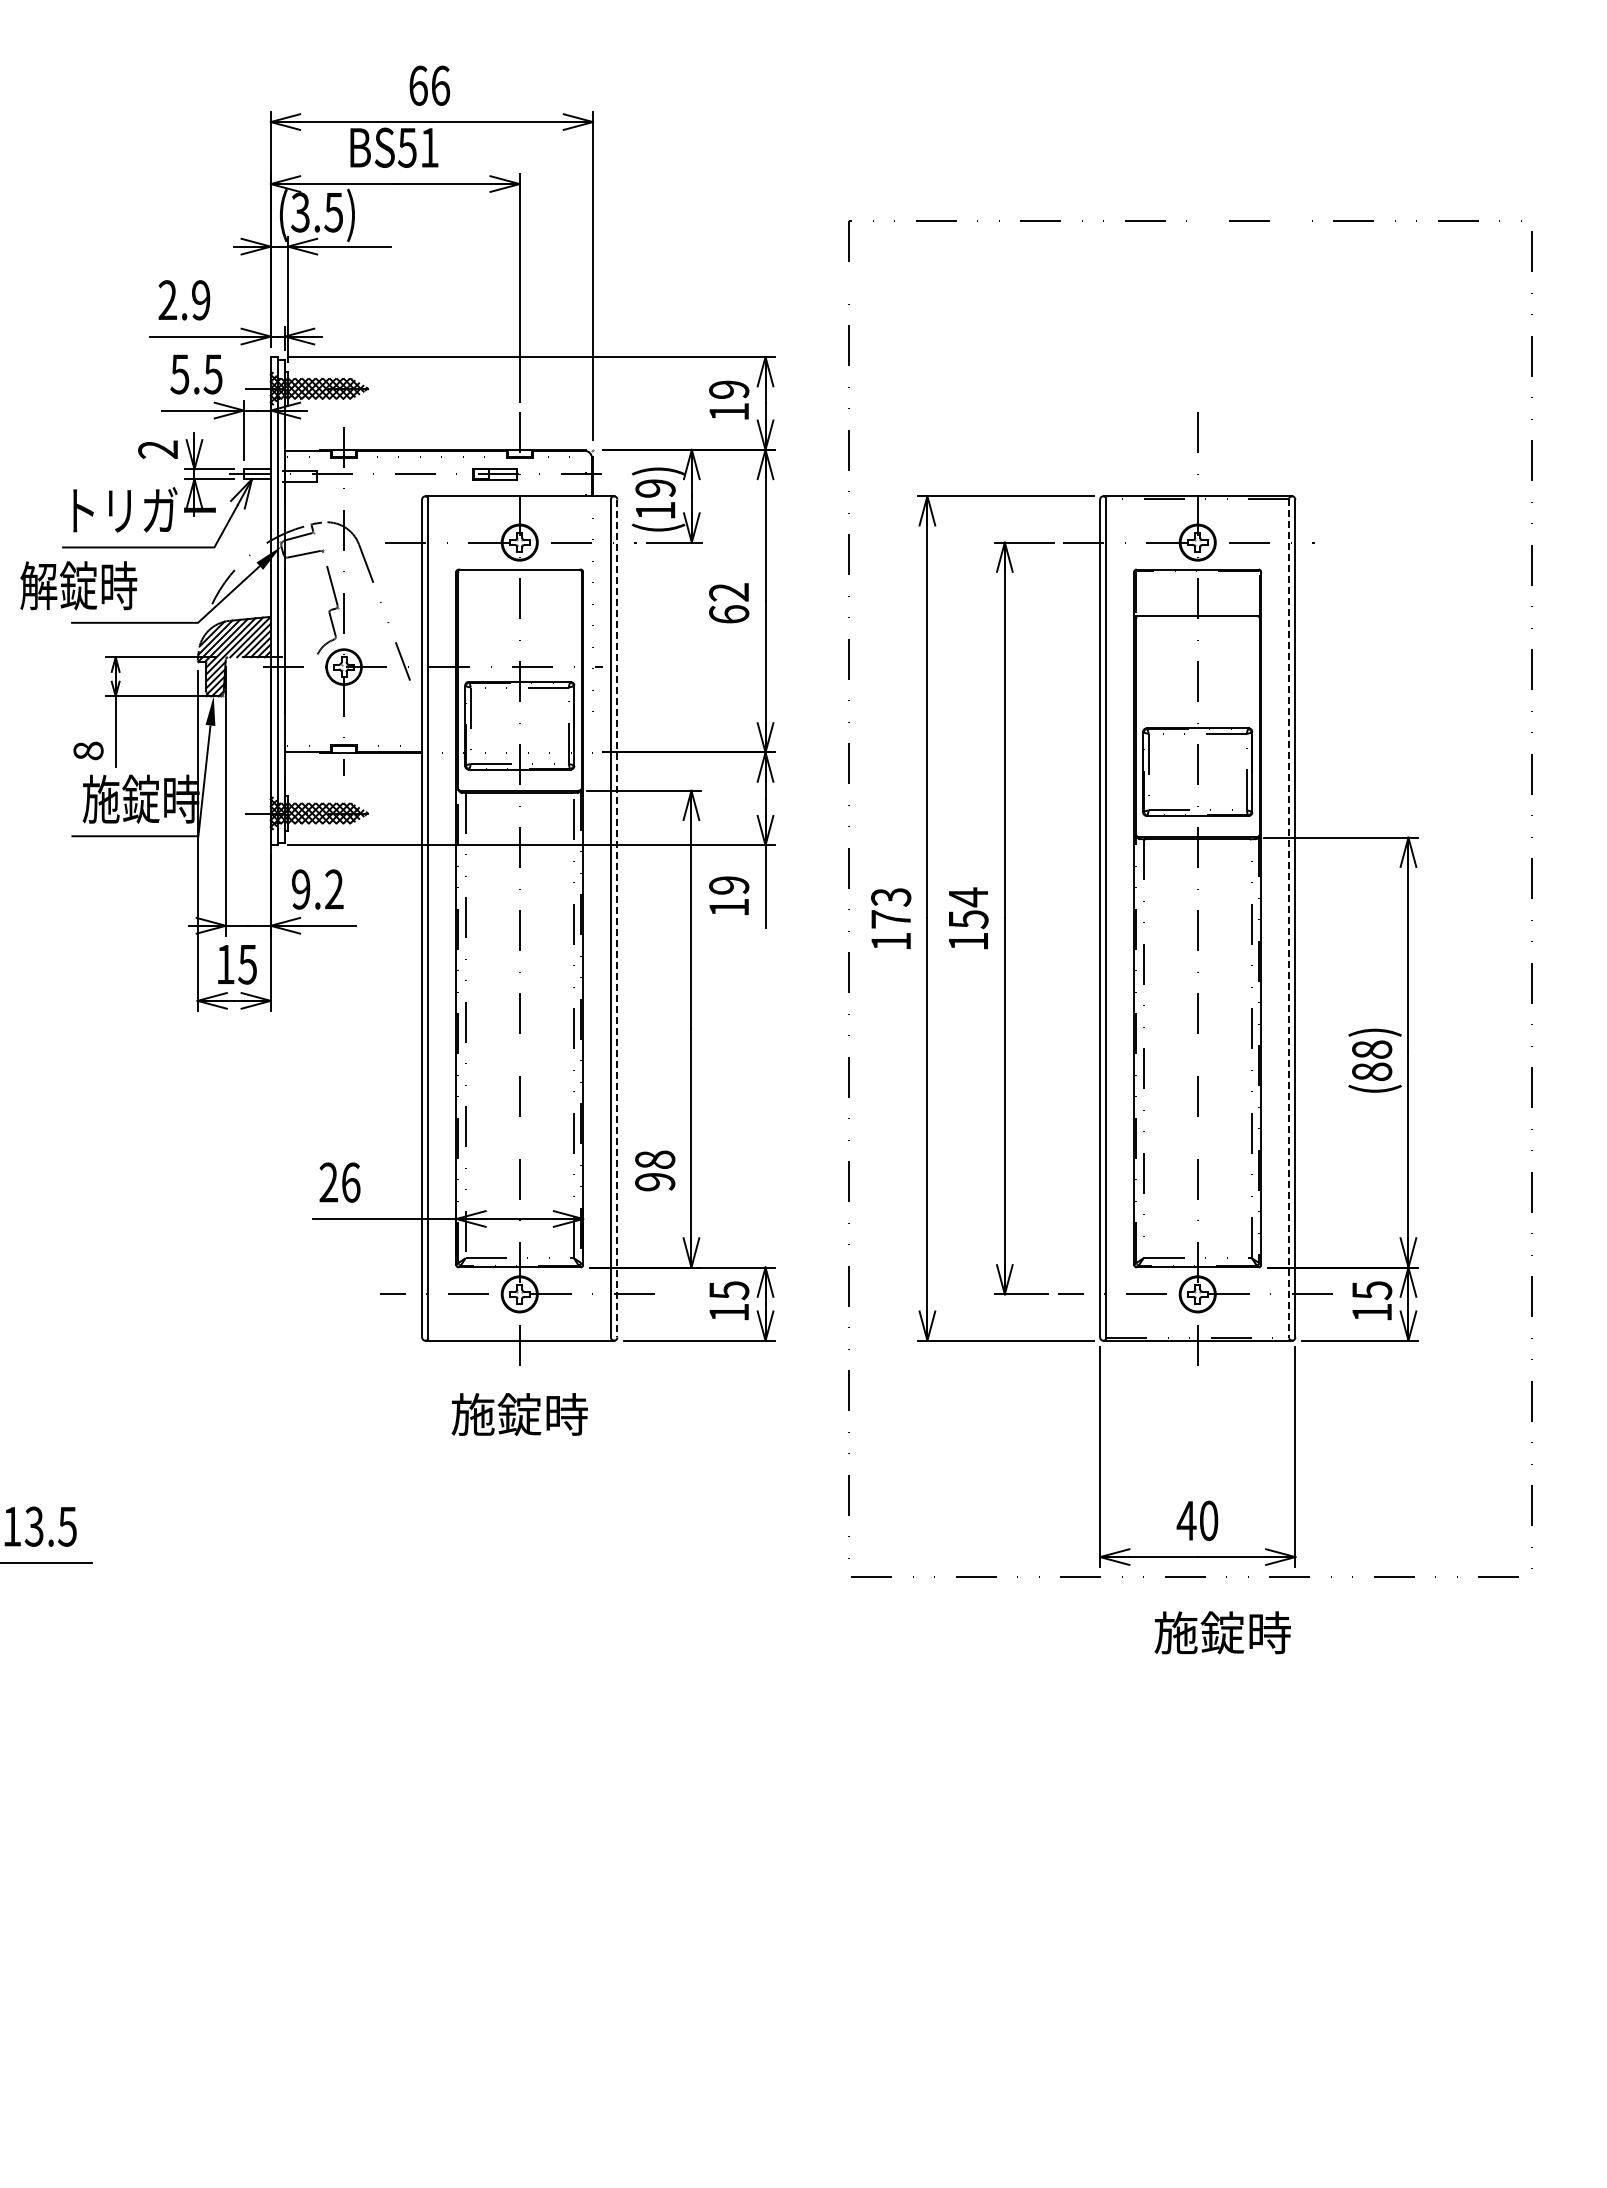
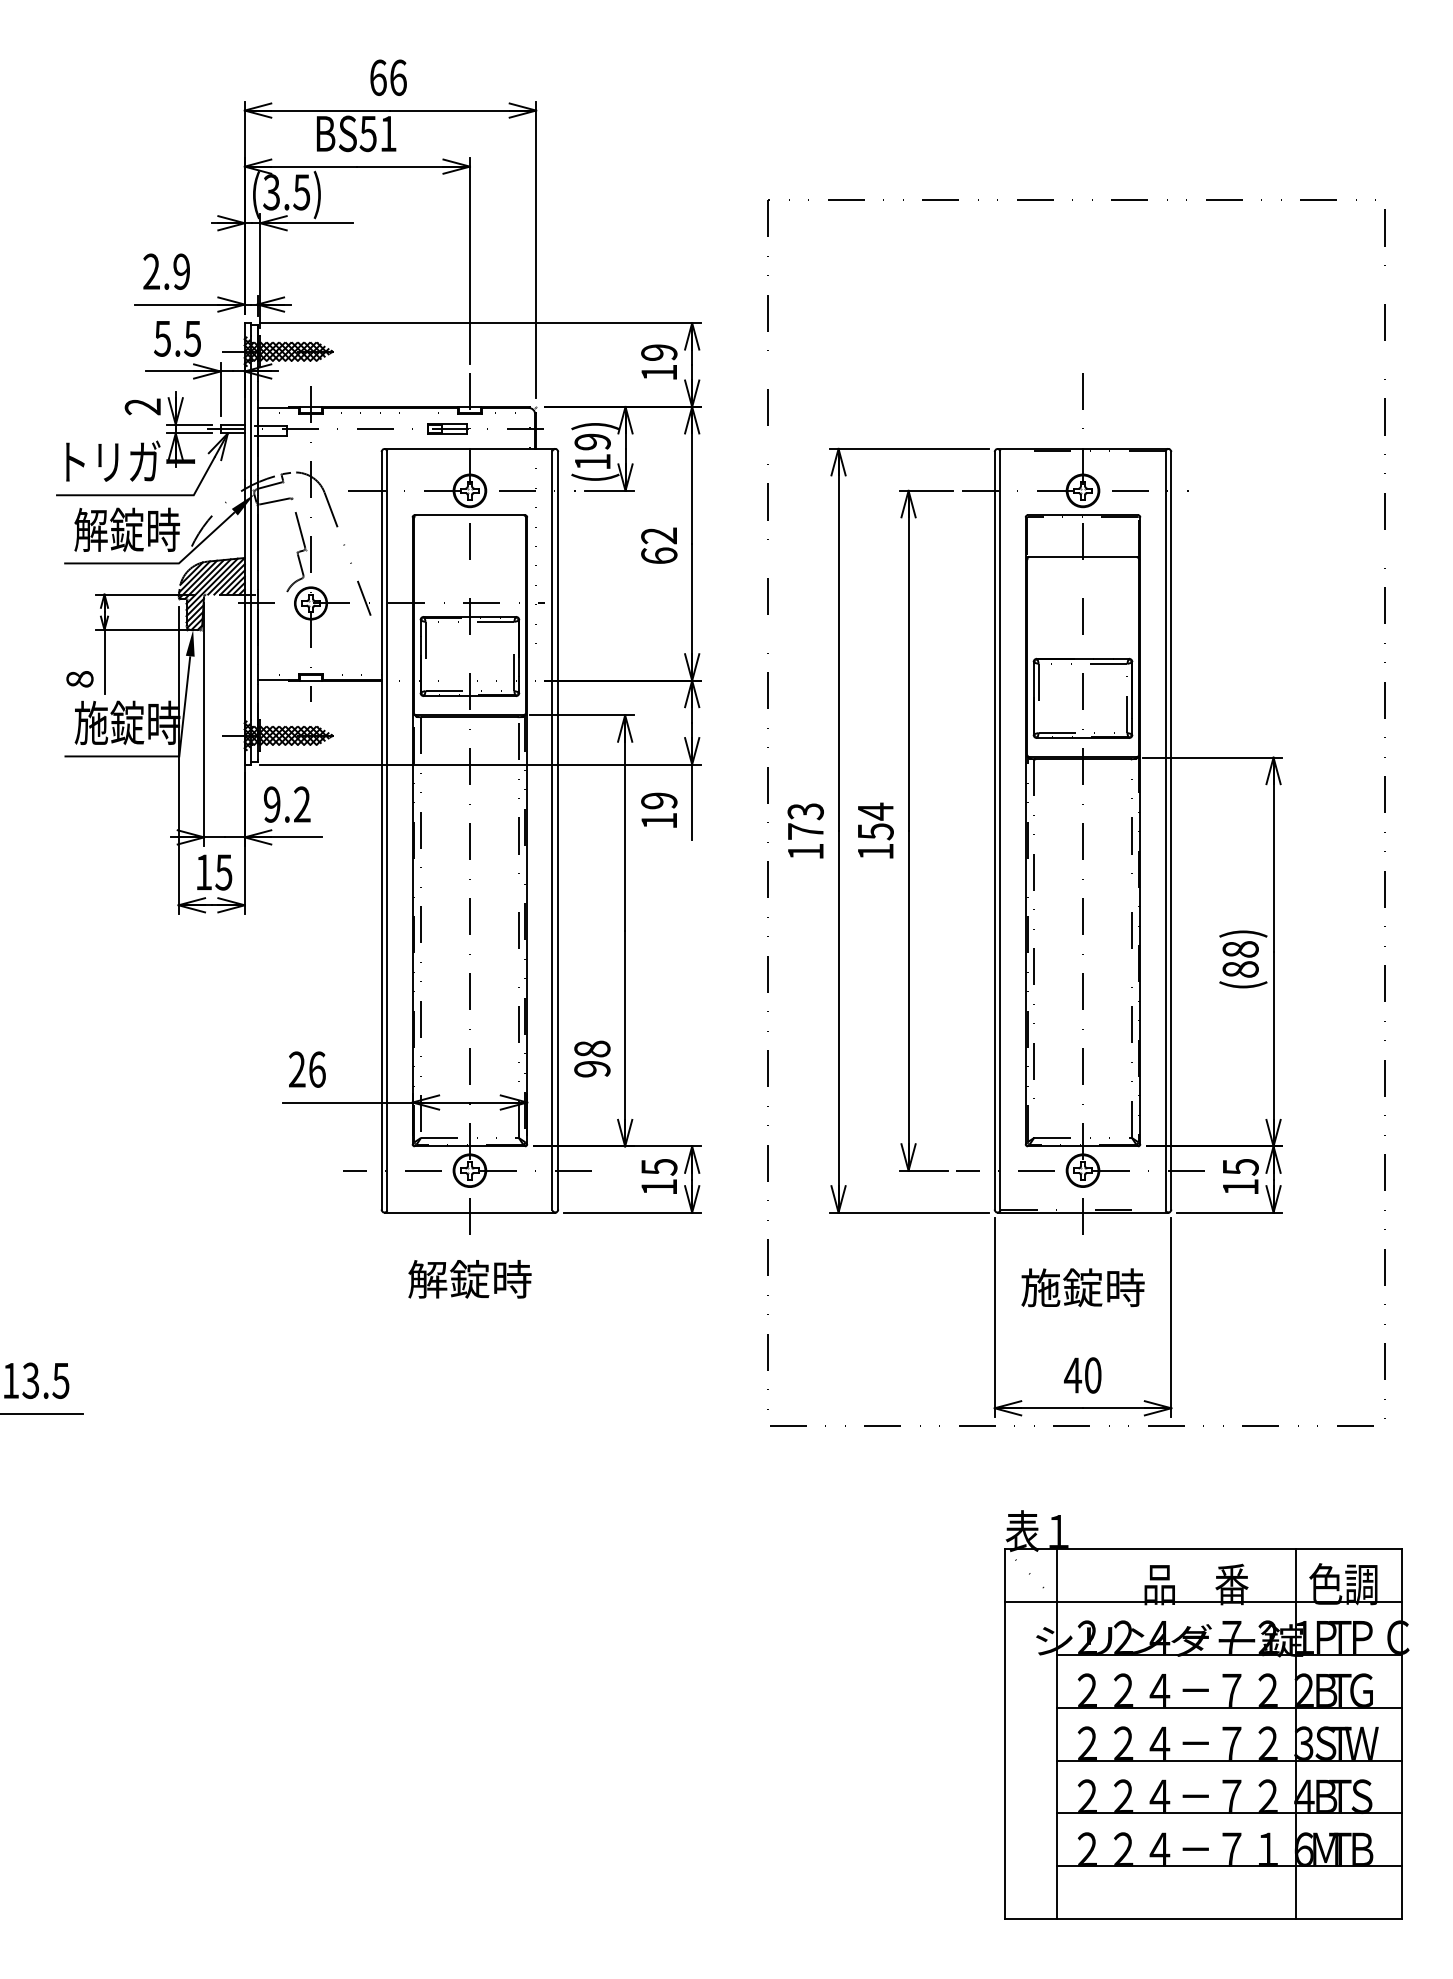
text: (78, 585) -> (126, 529), moved
line: (617, 918) -> (558, 830), dashed -> solid
line: (1289, 918) -> (1165, 830), dashed -> solid
text: (472, 1414) -> (427, 1279), 施錠時 -> 解錠時
text: (1222, 1632) -> (1082, 1287), moved
part: (1334, 1895) -> (1206, 1714), added

